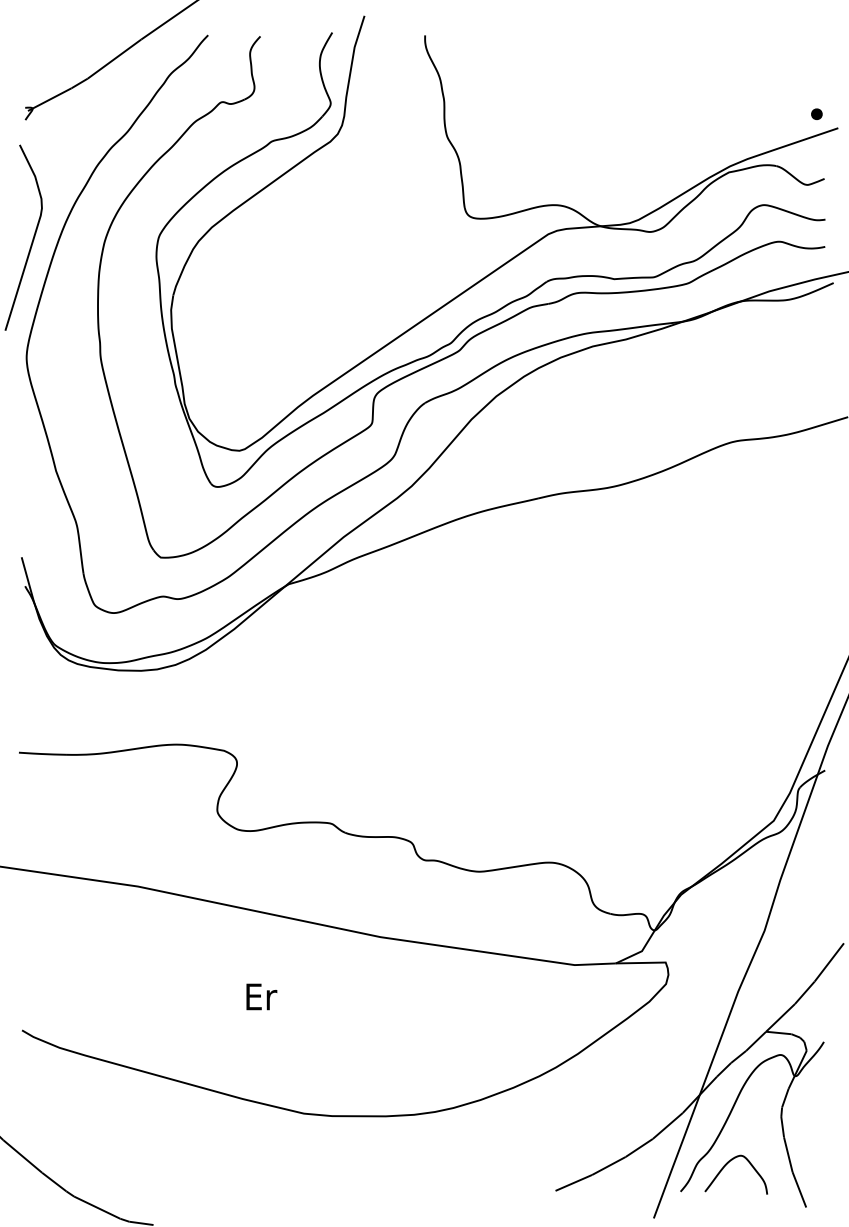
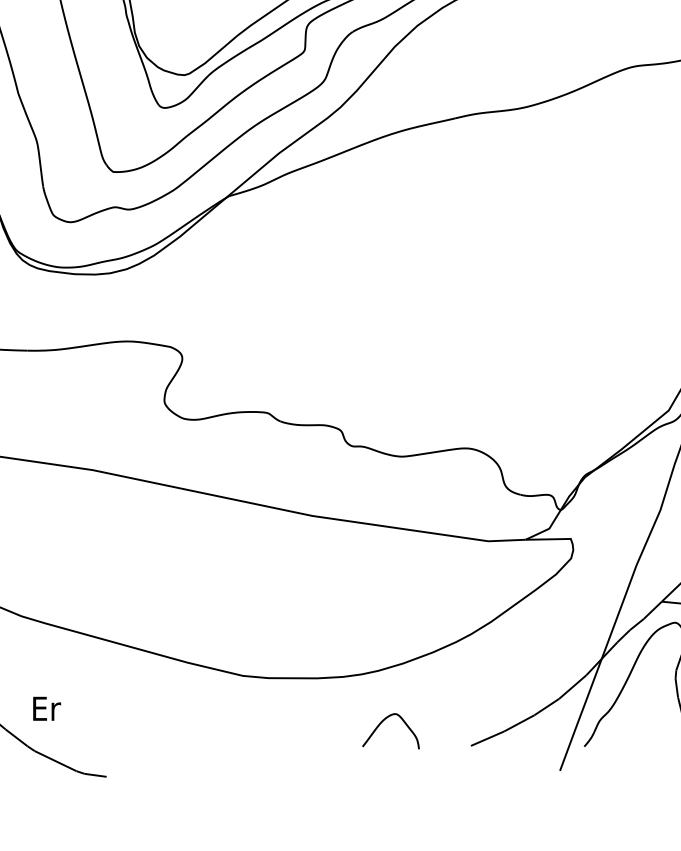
text: (261, 996) -> (46, 708), moved
curve: (726, 1165) -> (382, 722), moved

